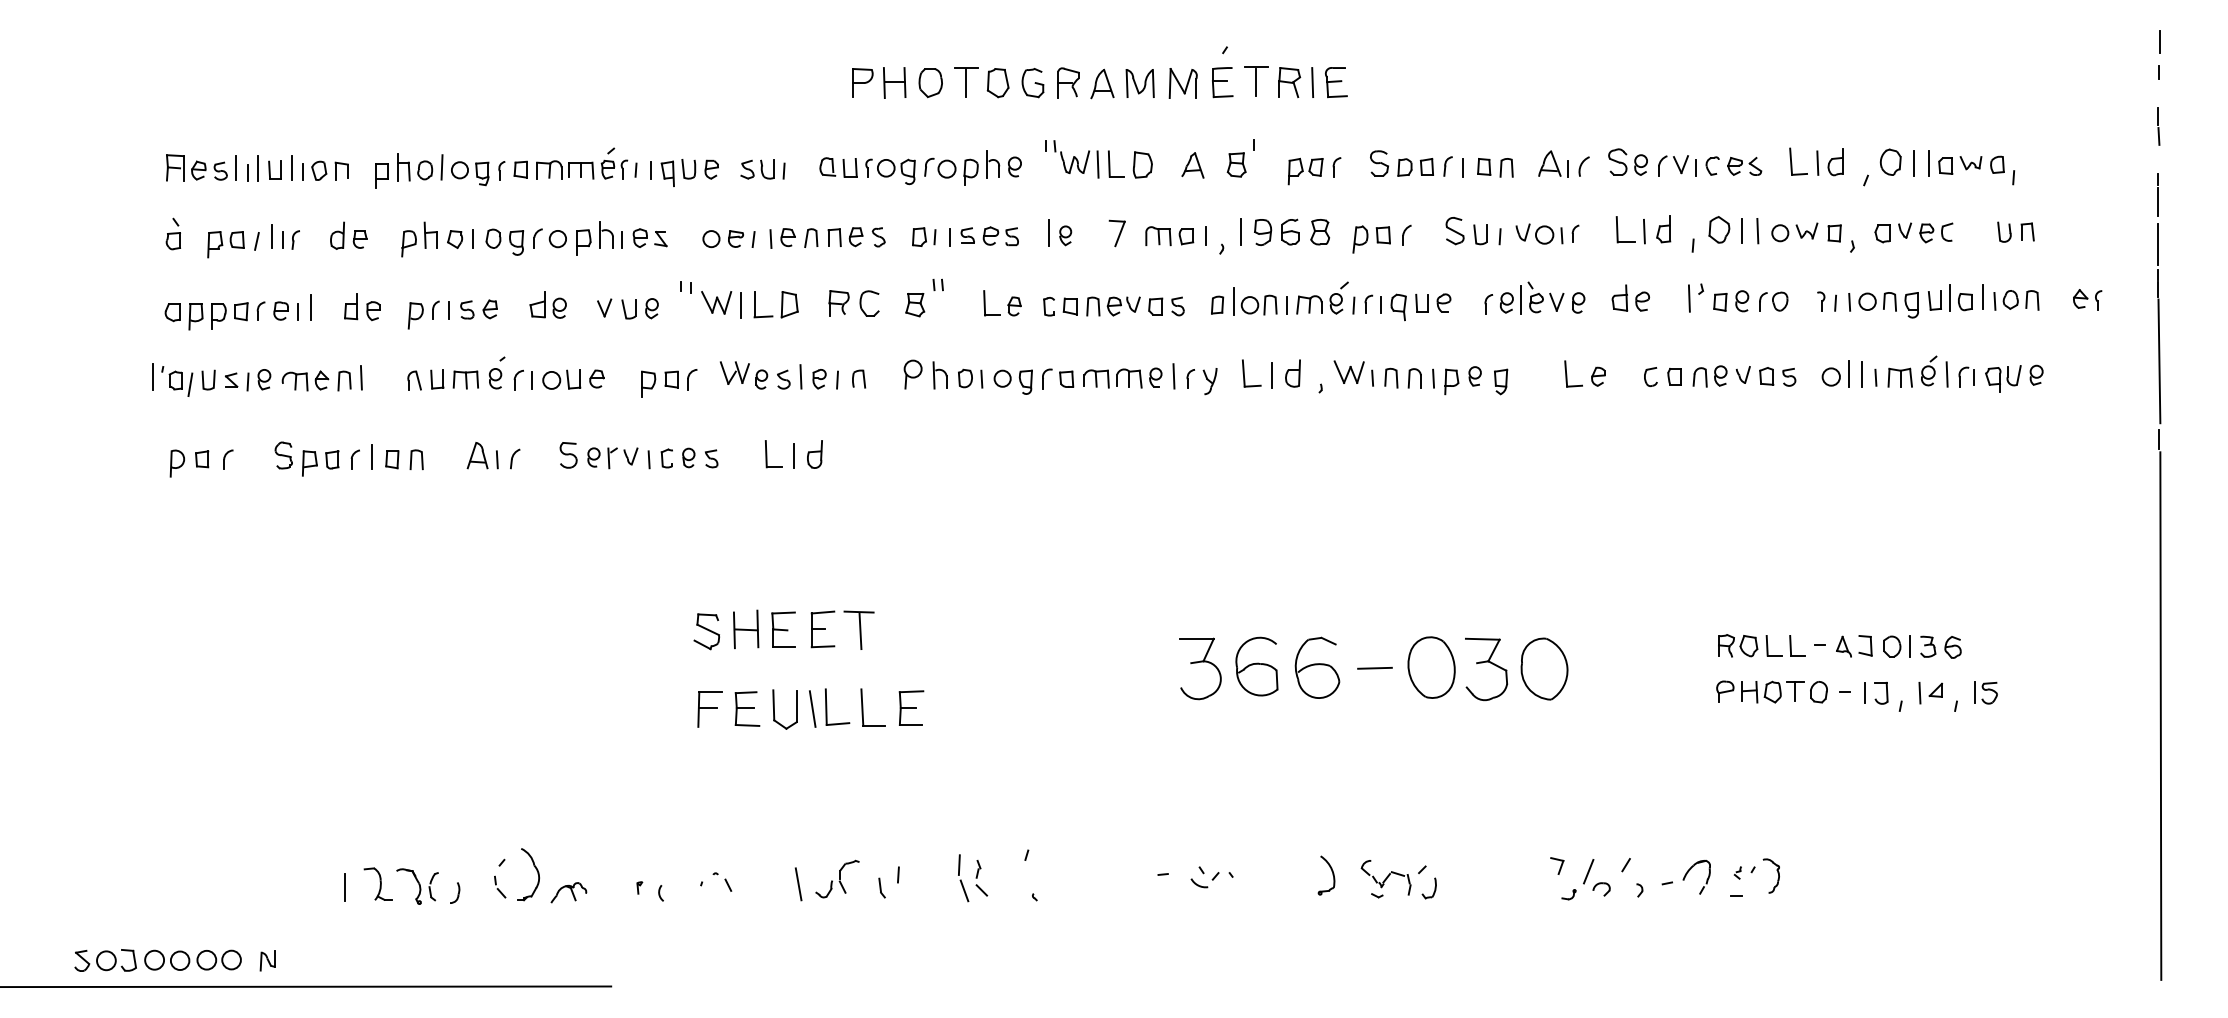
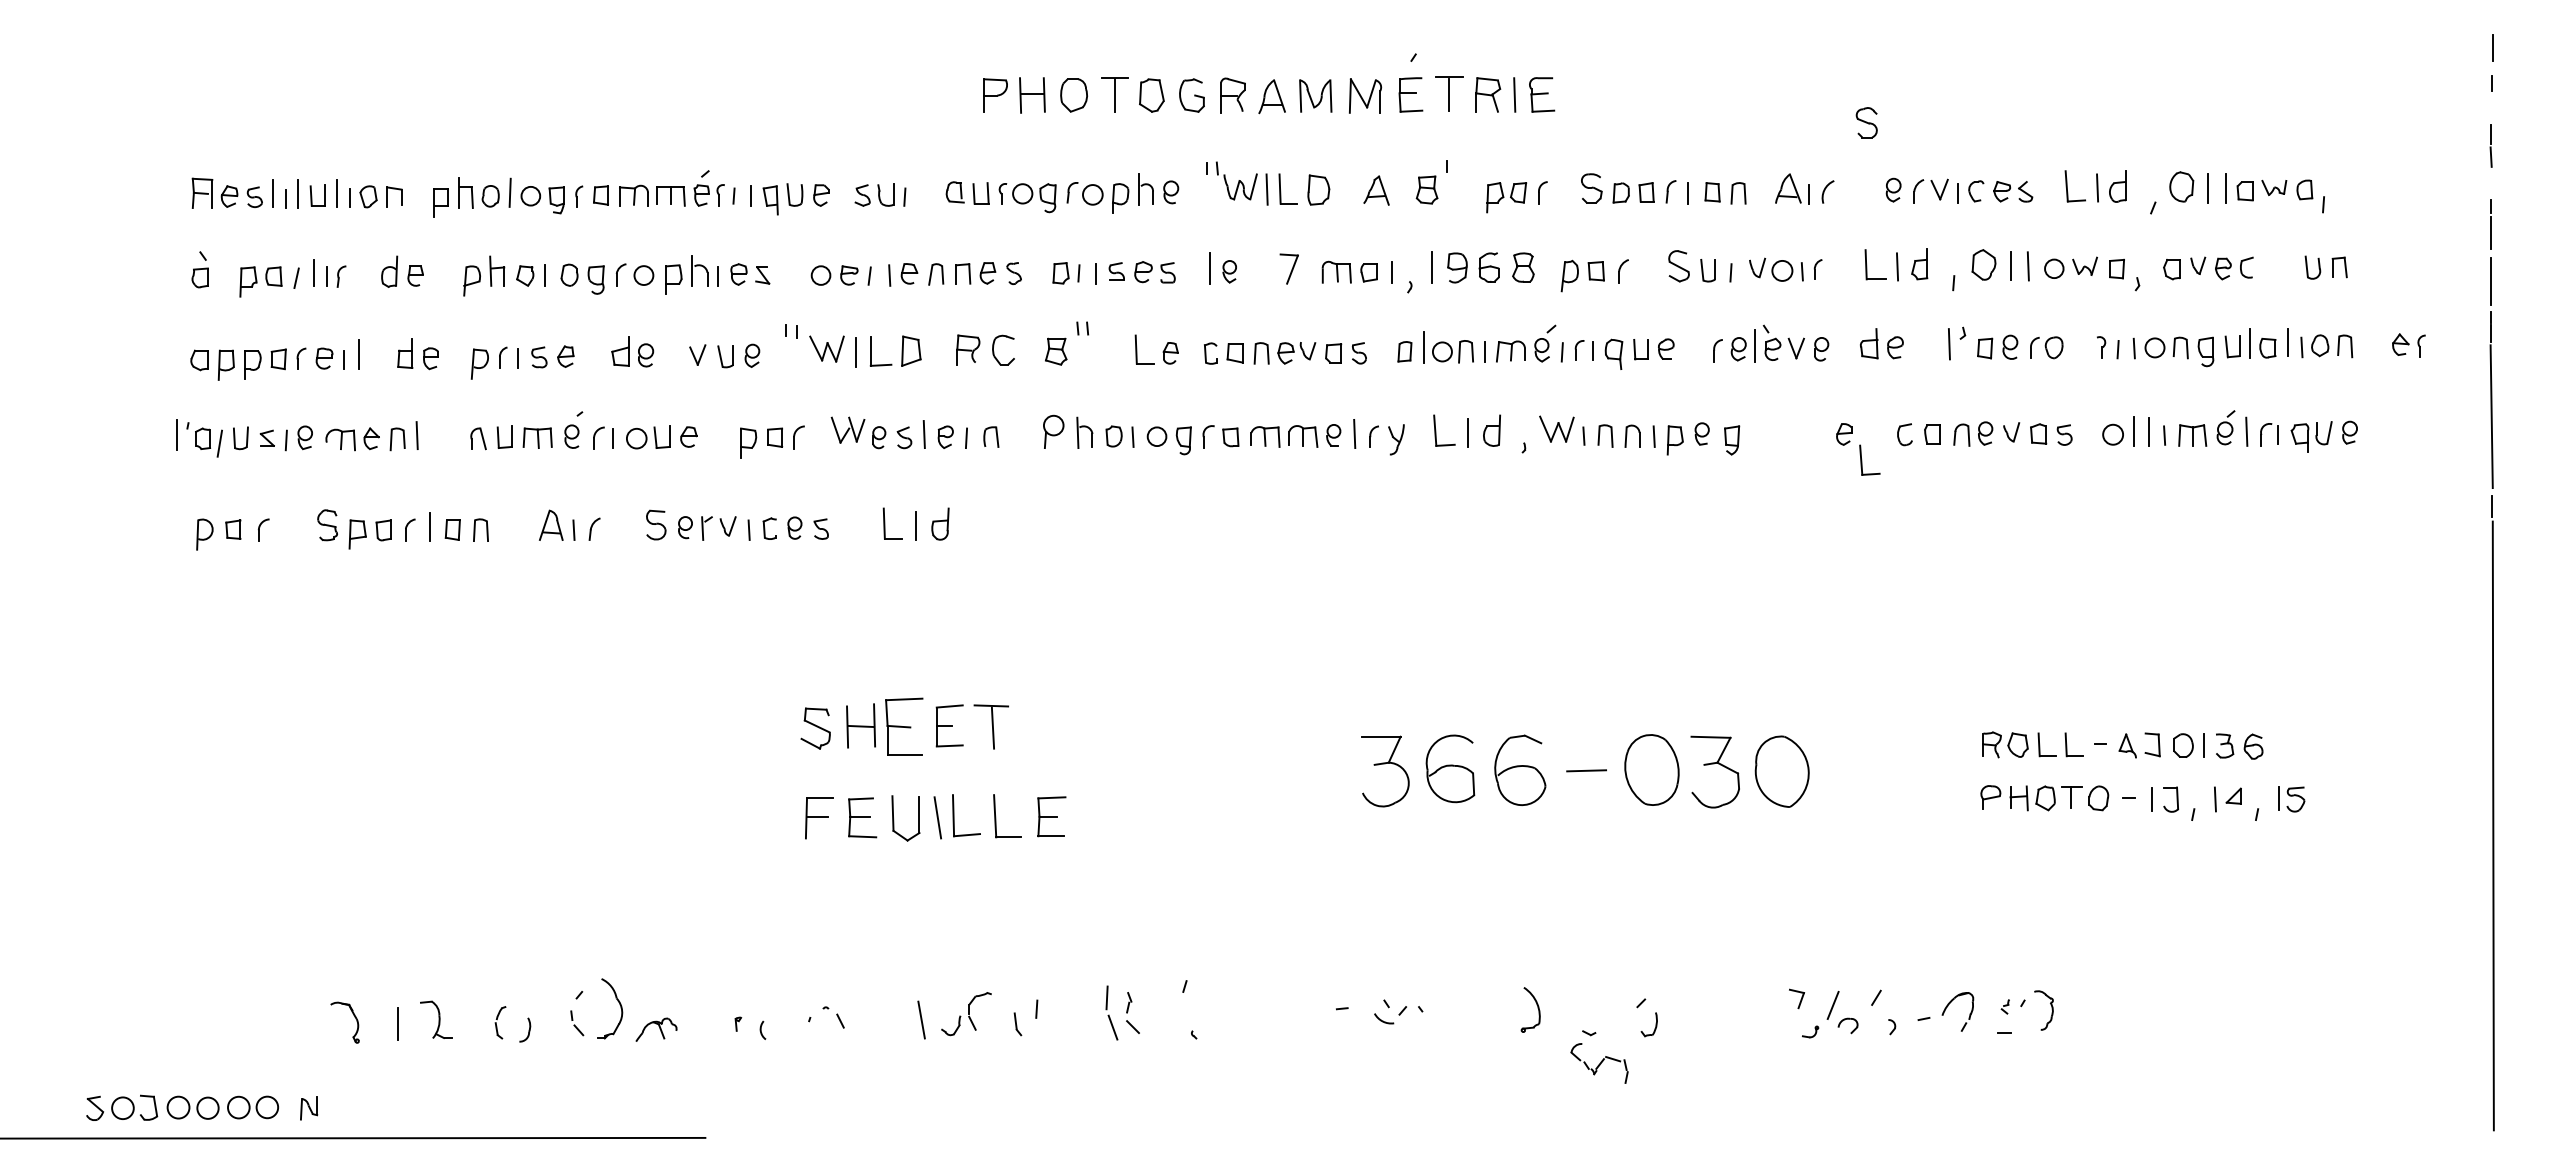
part: (1617, 161) -> (1866, 122), moved
part: (1567, 373) -> (1862, 459), moved
part: (783, 629) -> (904, 725), size x1.4
part: (1386, 877) -> (1599, 1063), moved
part: (417, 882) -> (354, 1017), moved

